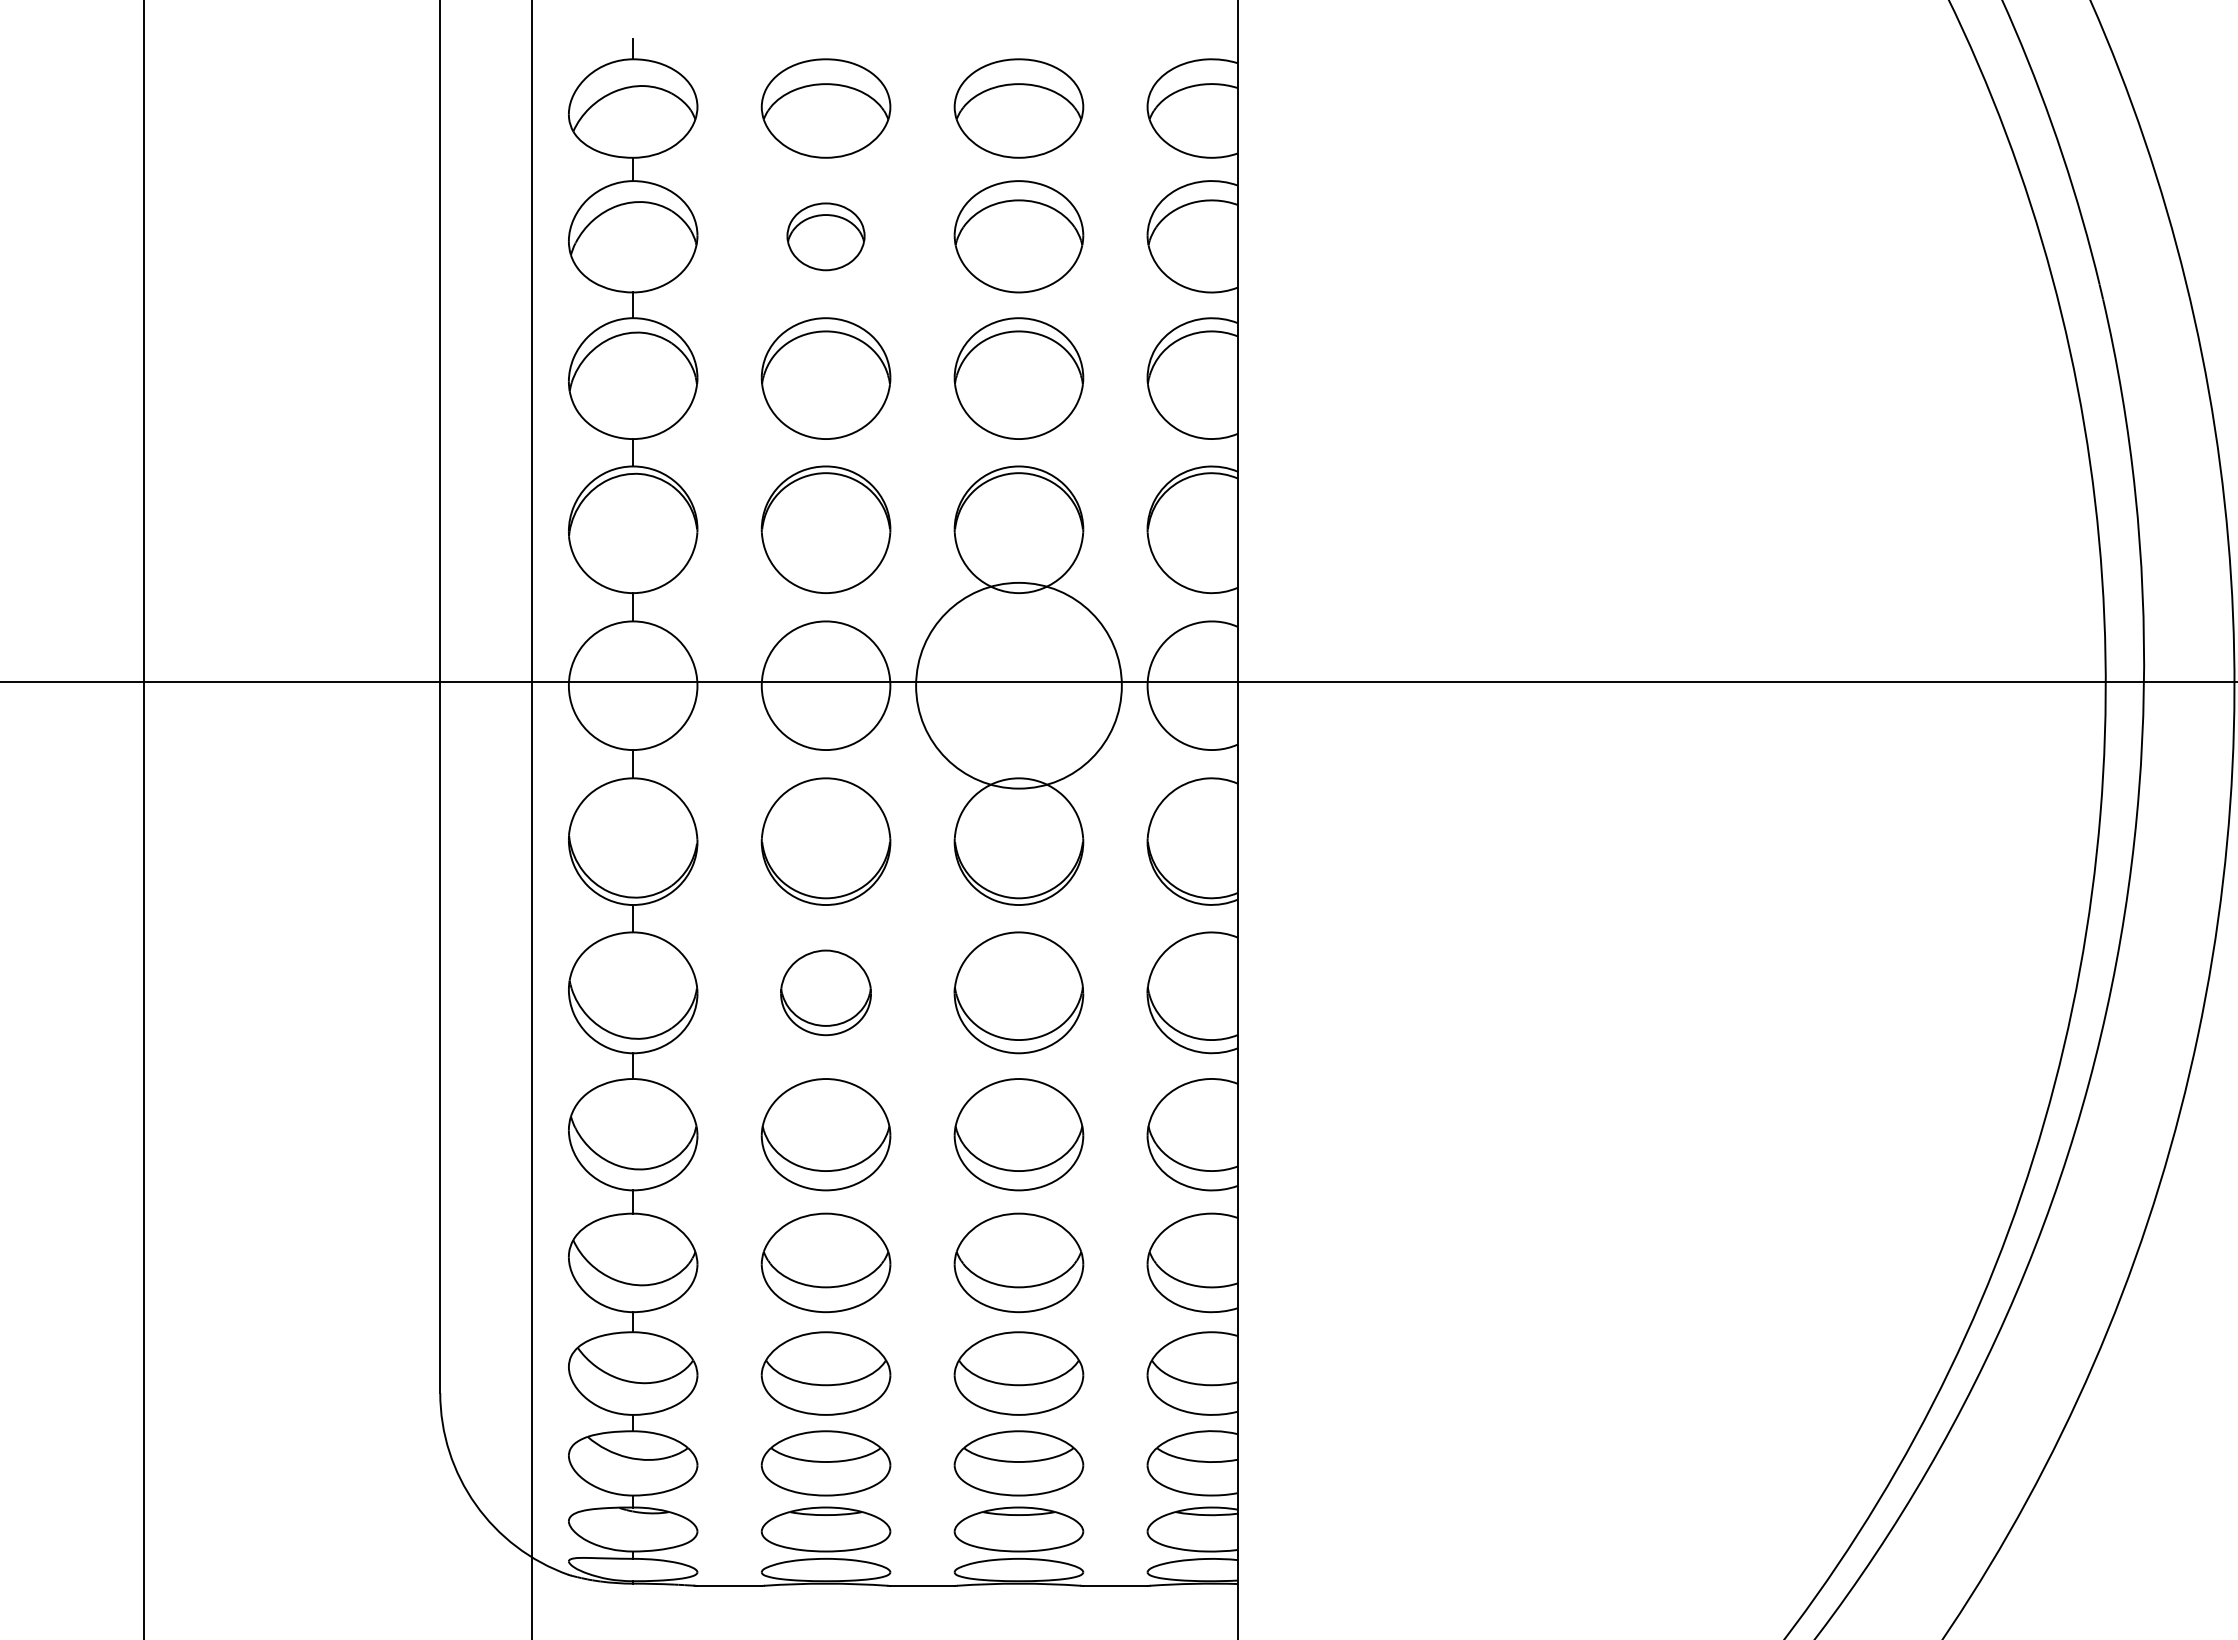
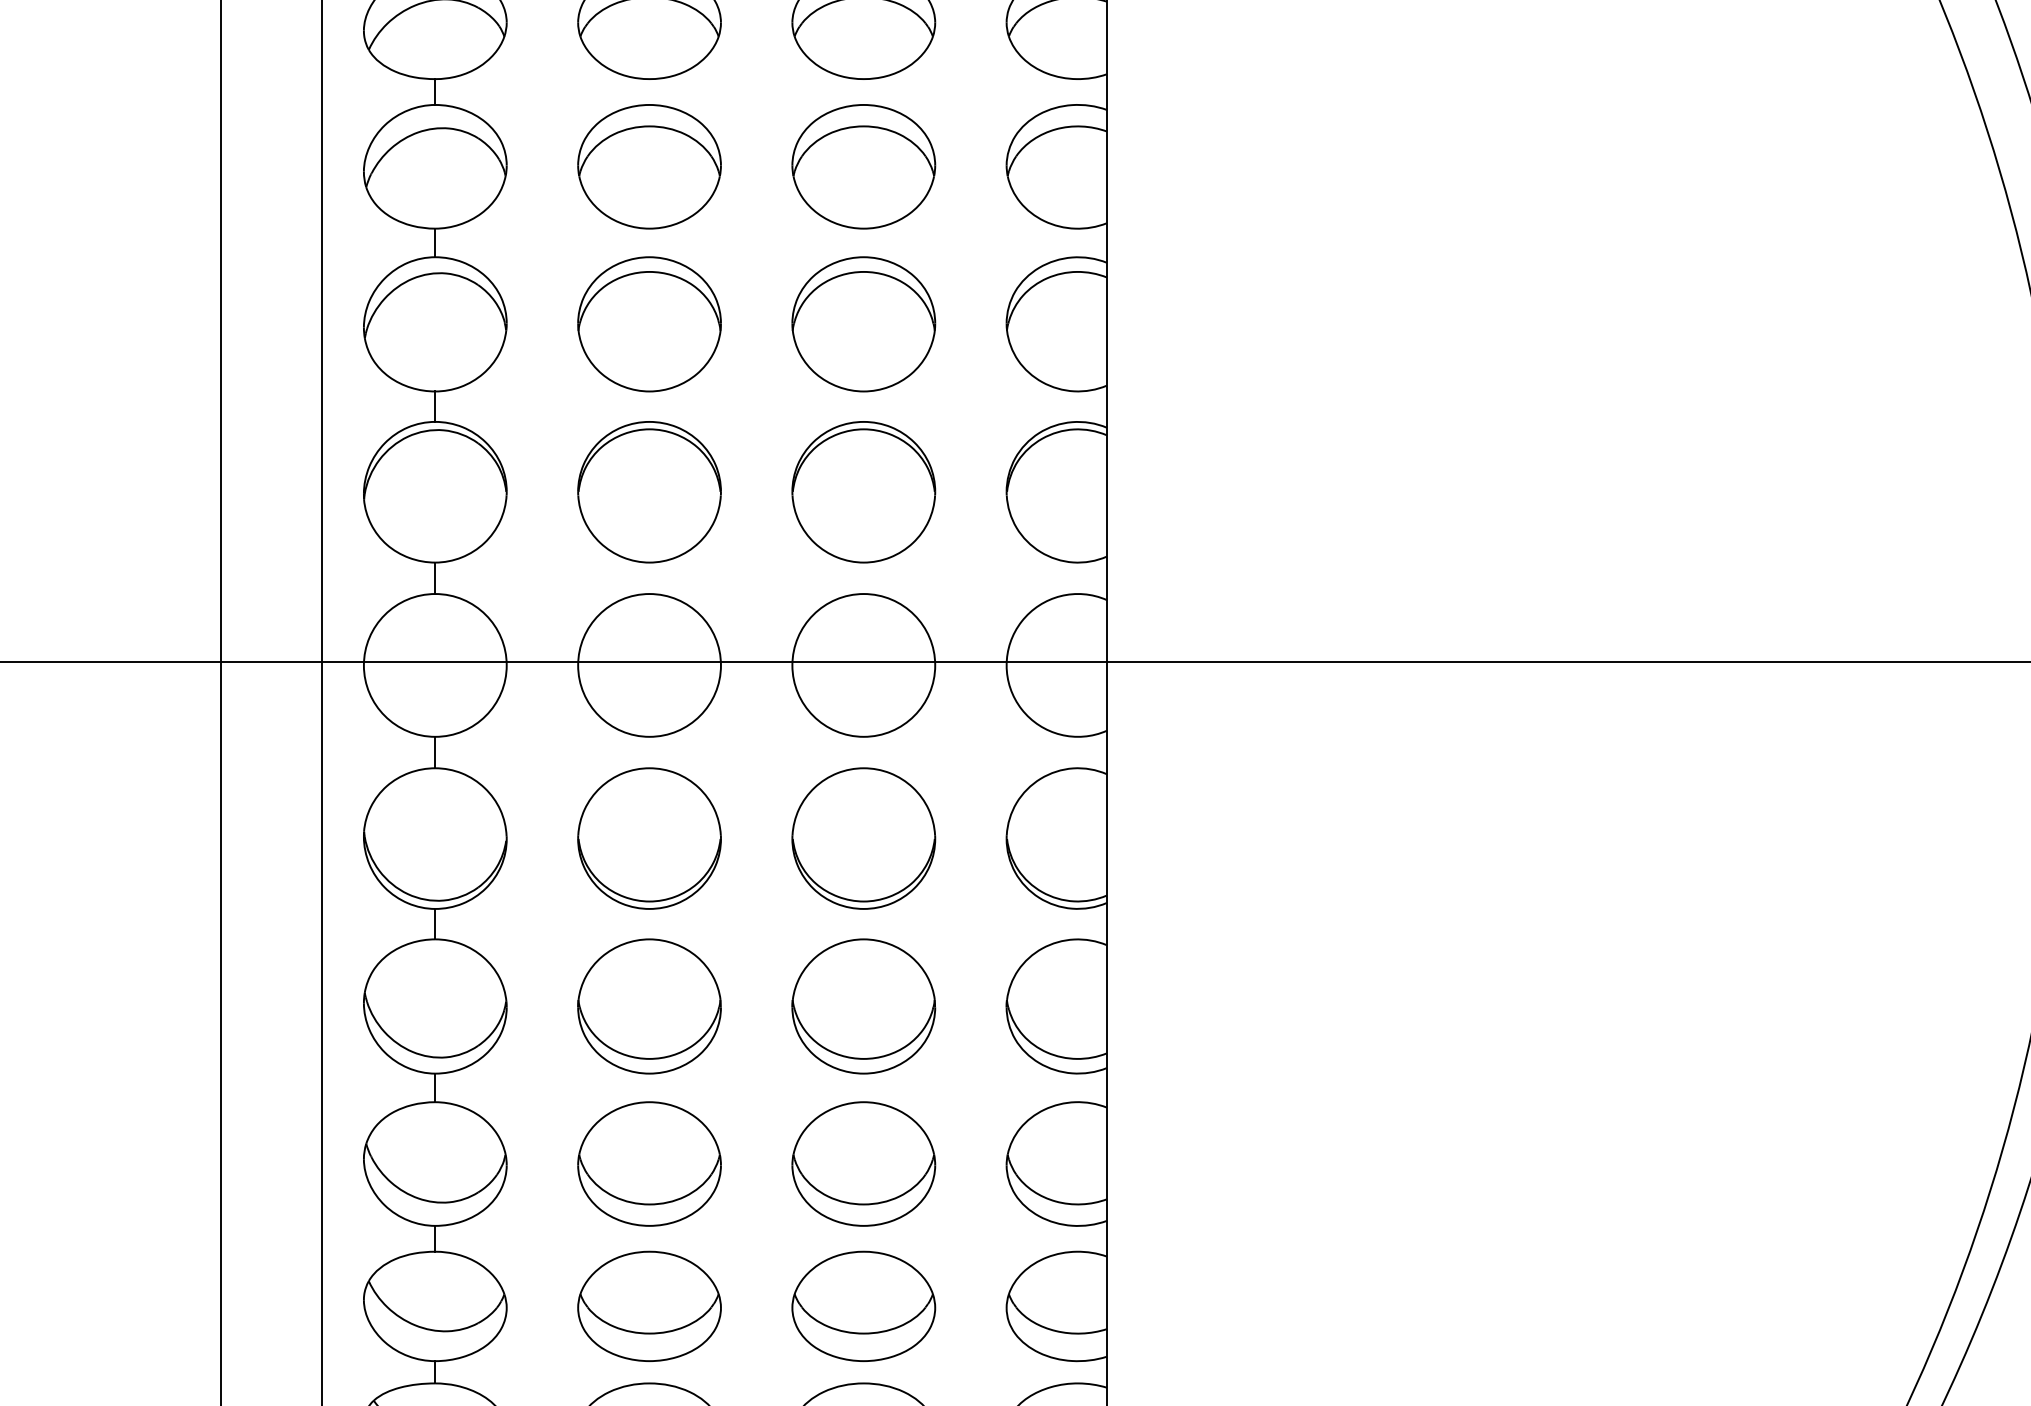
part: (825, 236) -> (648, 166), size x1.67
circle: (1018, 685) -> (863, 665), size x0.62
part: (825, 992) -> (648, 1006), size x1.43

